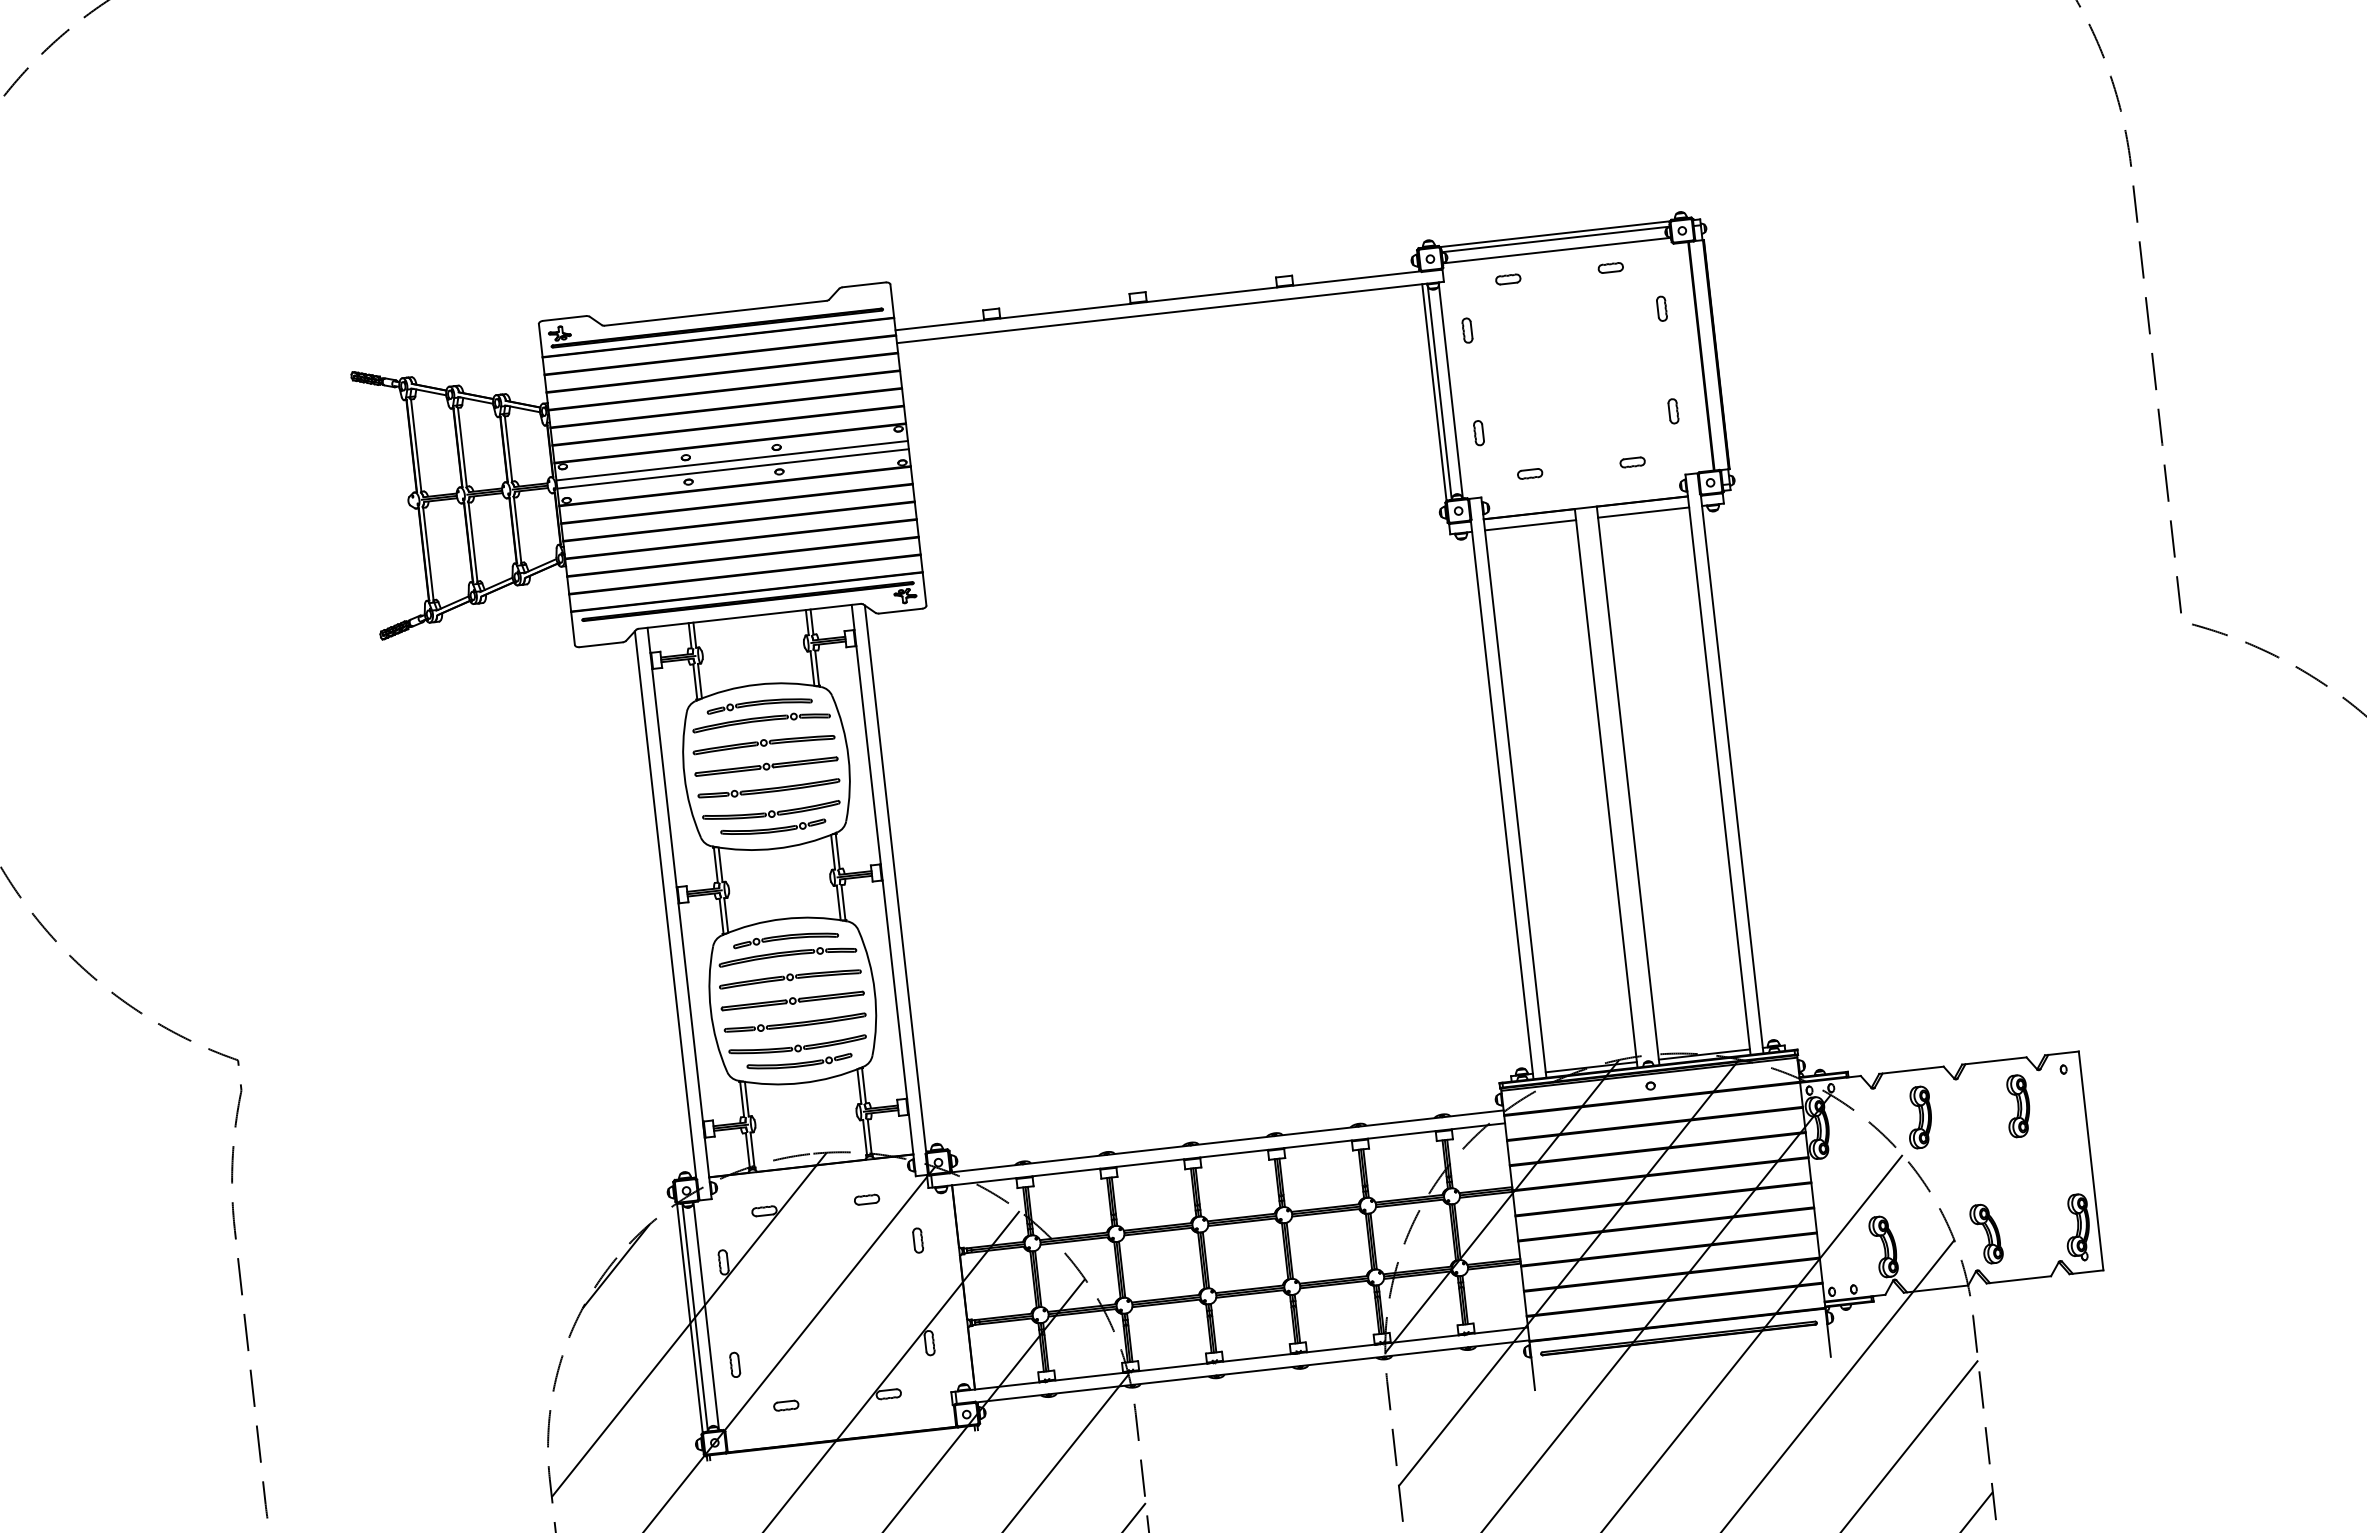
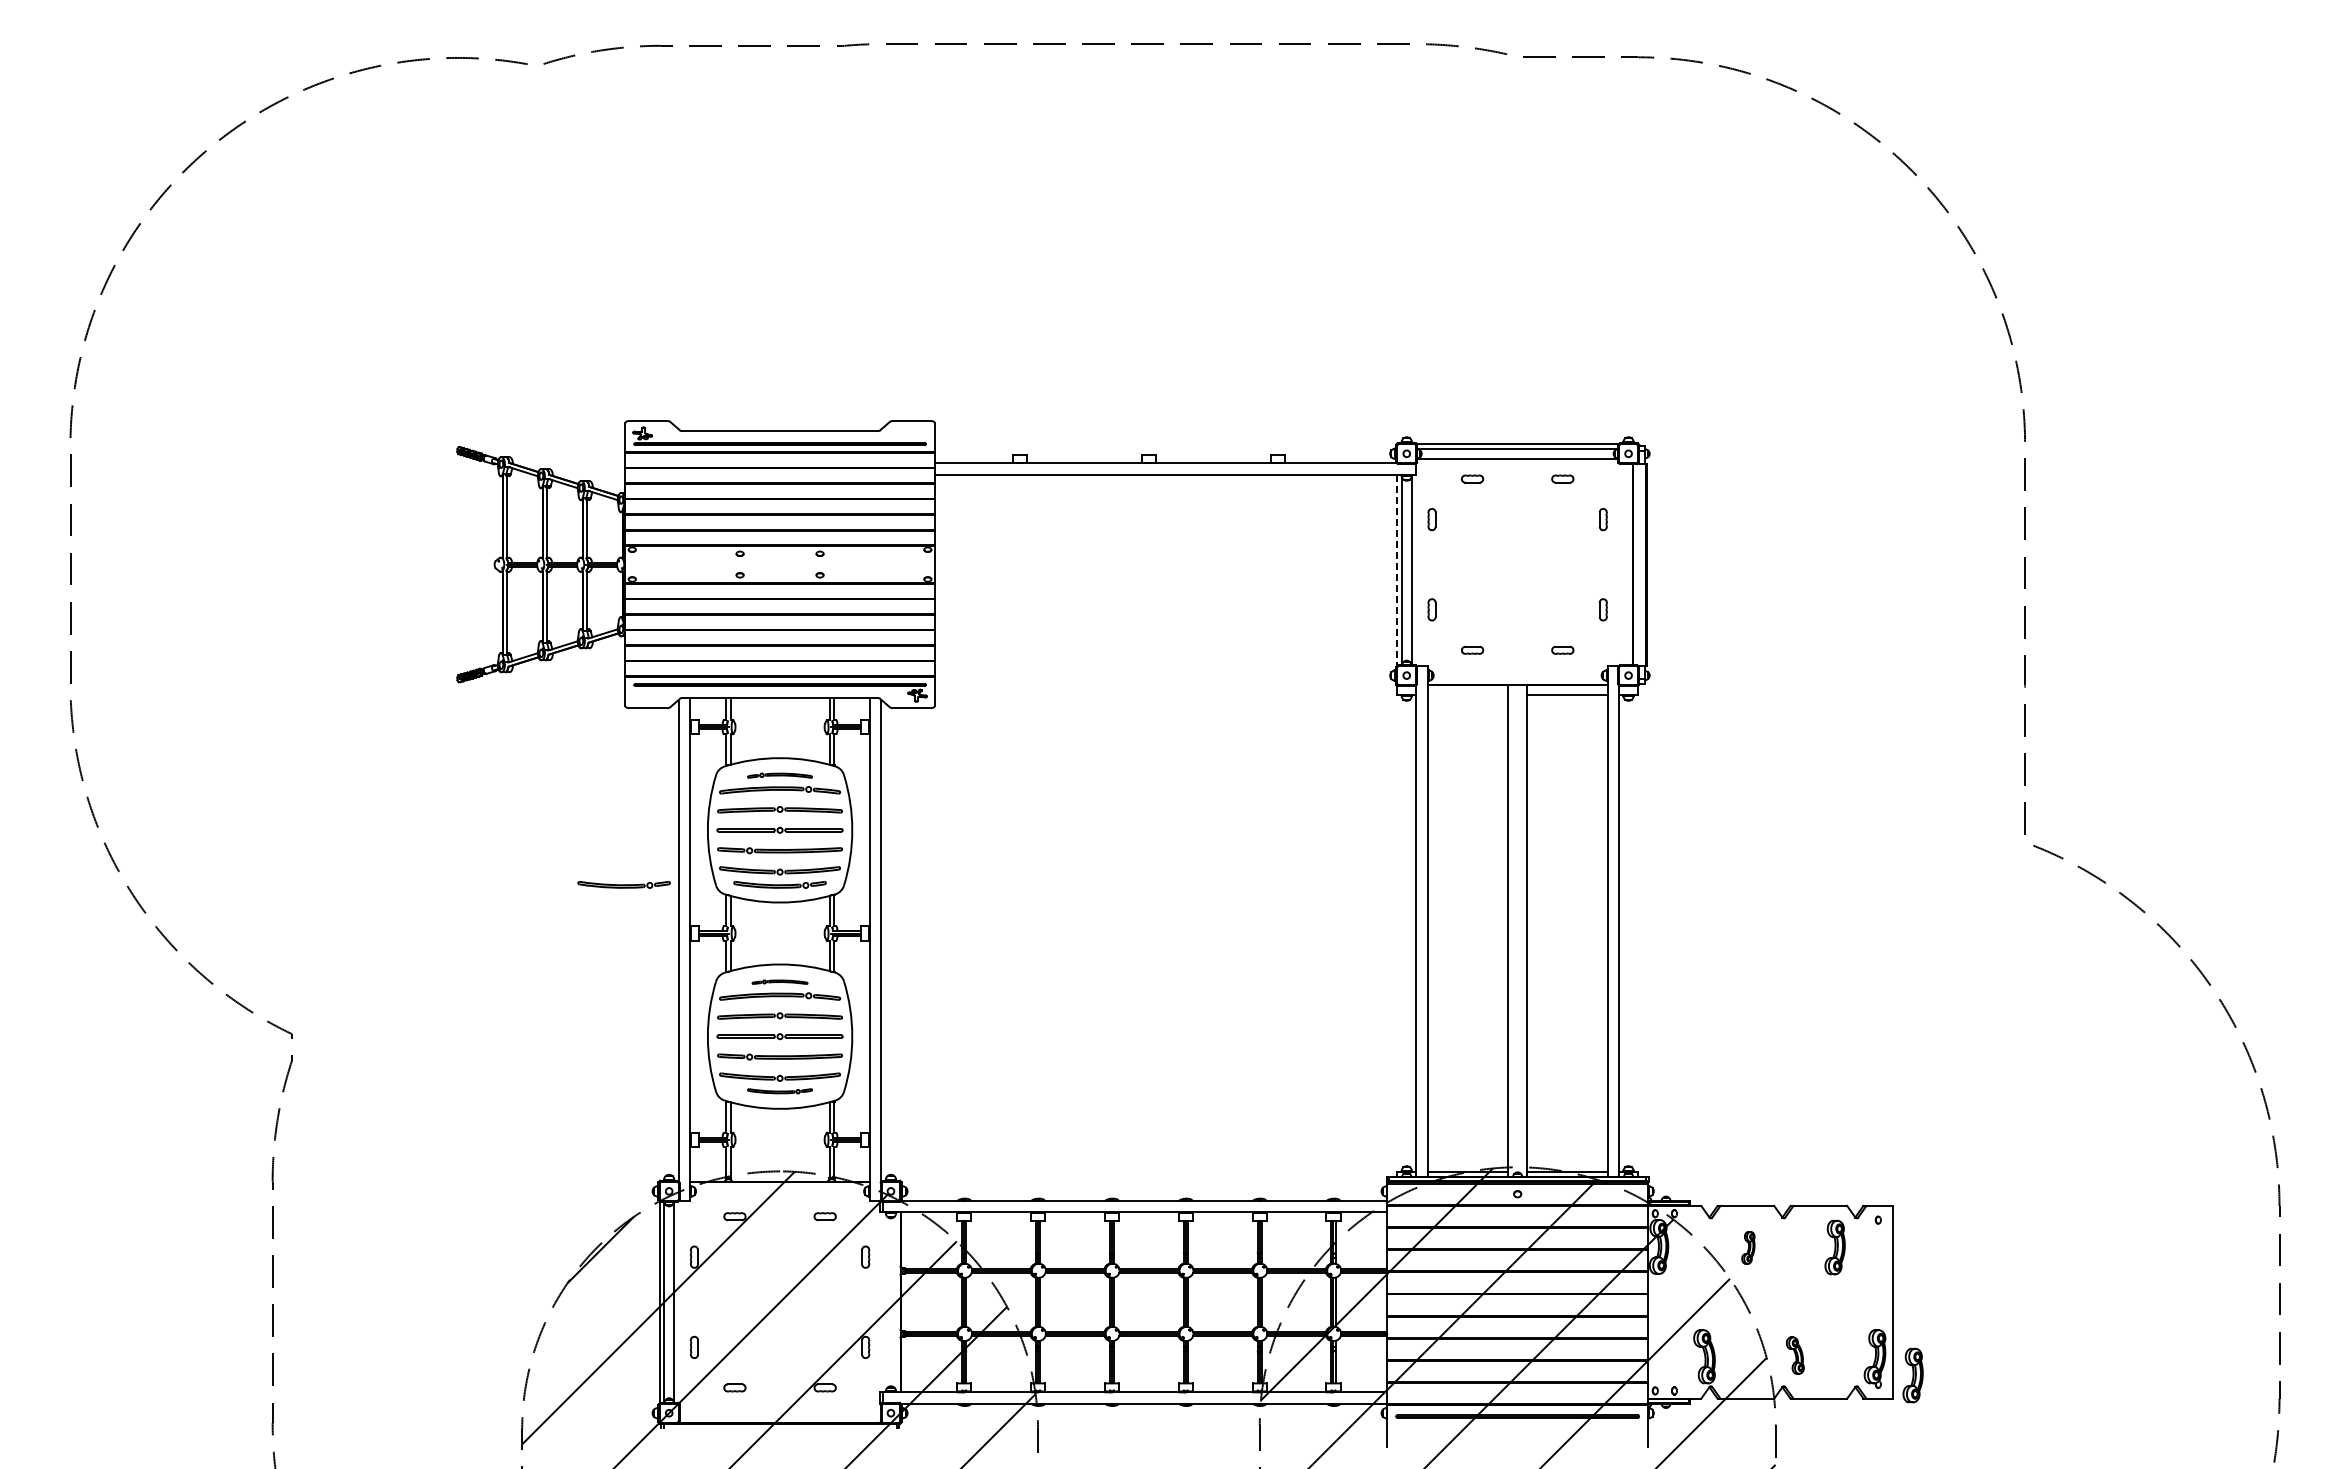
line: (1434, 392) -> (1397, 570), solid -> dashed
line: (731, 460) -> (779, 560), removed
line: (732, 469) -> (779, 568), removed
line: (1530, 524) -> (1467, 694), removed
part: (758, 704) -> (779, 775), size x0.7
part: (595, 848) -> (623, 884), added
part: (785, 939) -> (779, 982), size x0.6
part: (799, 1063) -> (779, 1091), size x0.7
part: (1919, 1117) -> (1748, 1247), size x0.6
part: (1986, 1233) -> (1795, 1355), size x0.7
part: (2122, 1241) -> (1912, 1375), added

